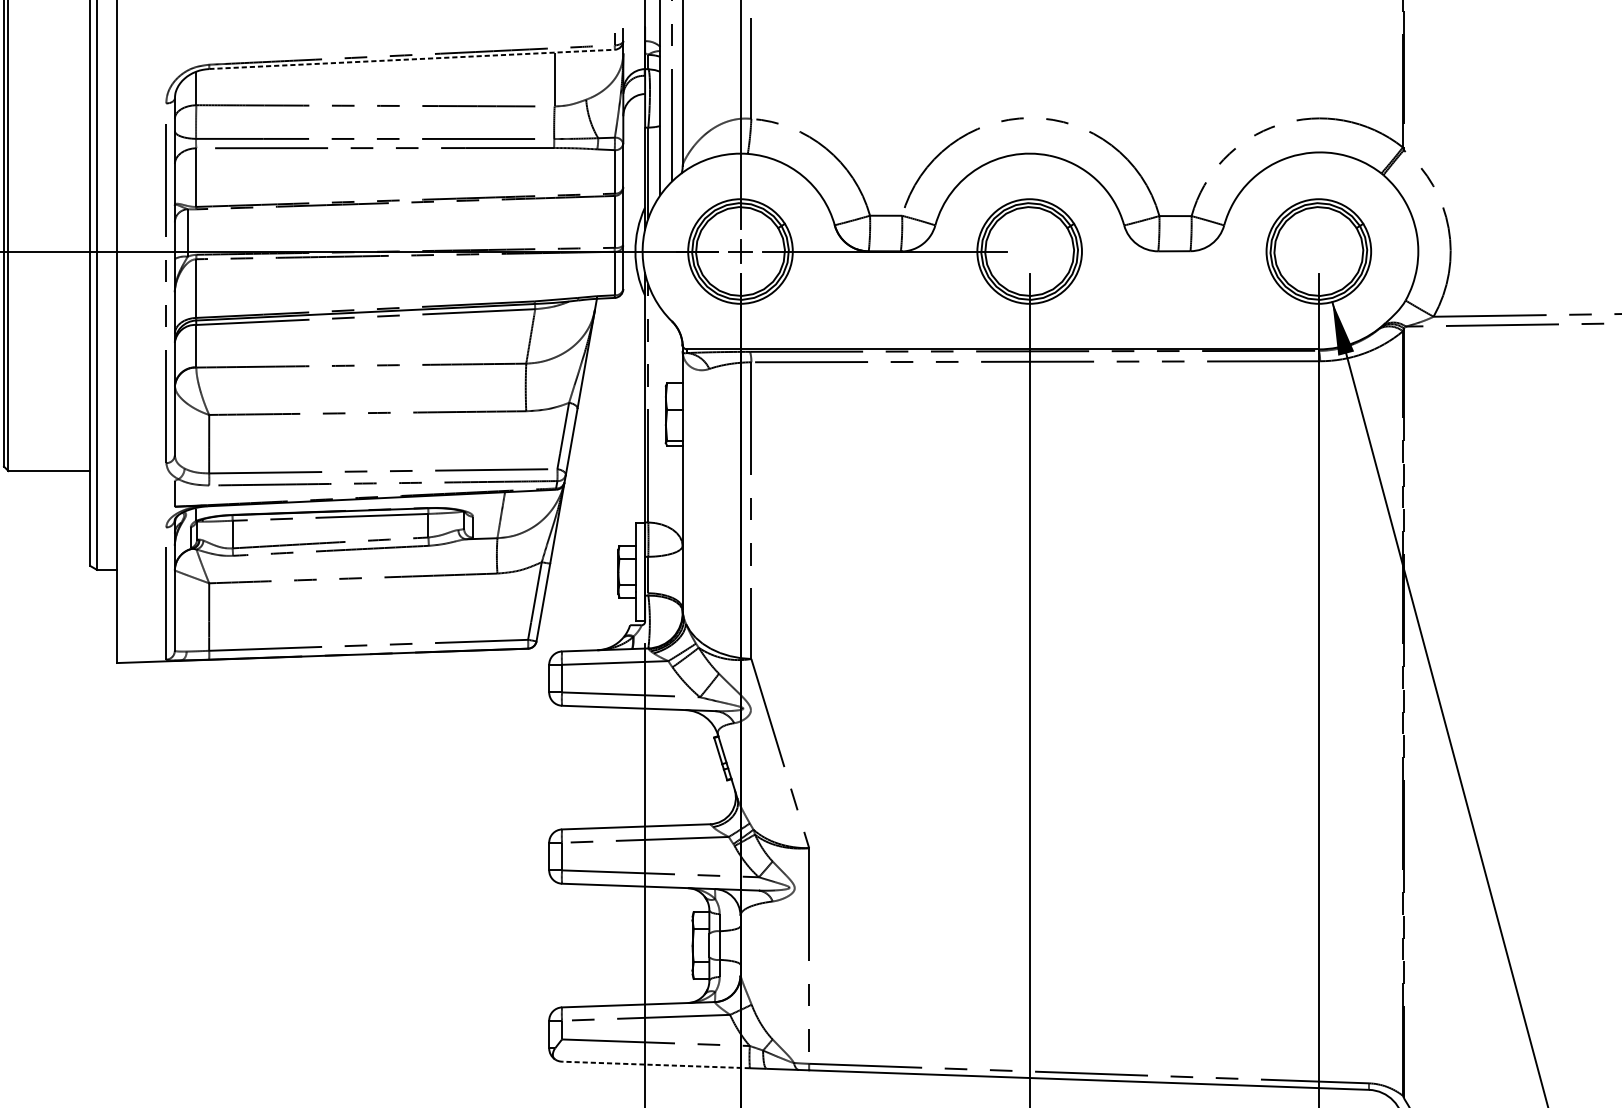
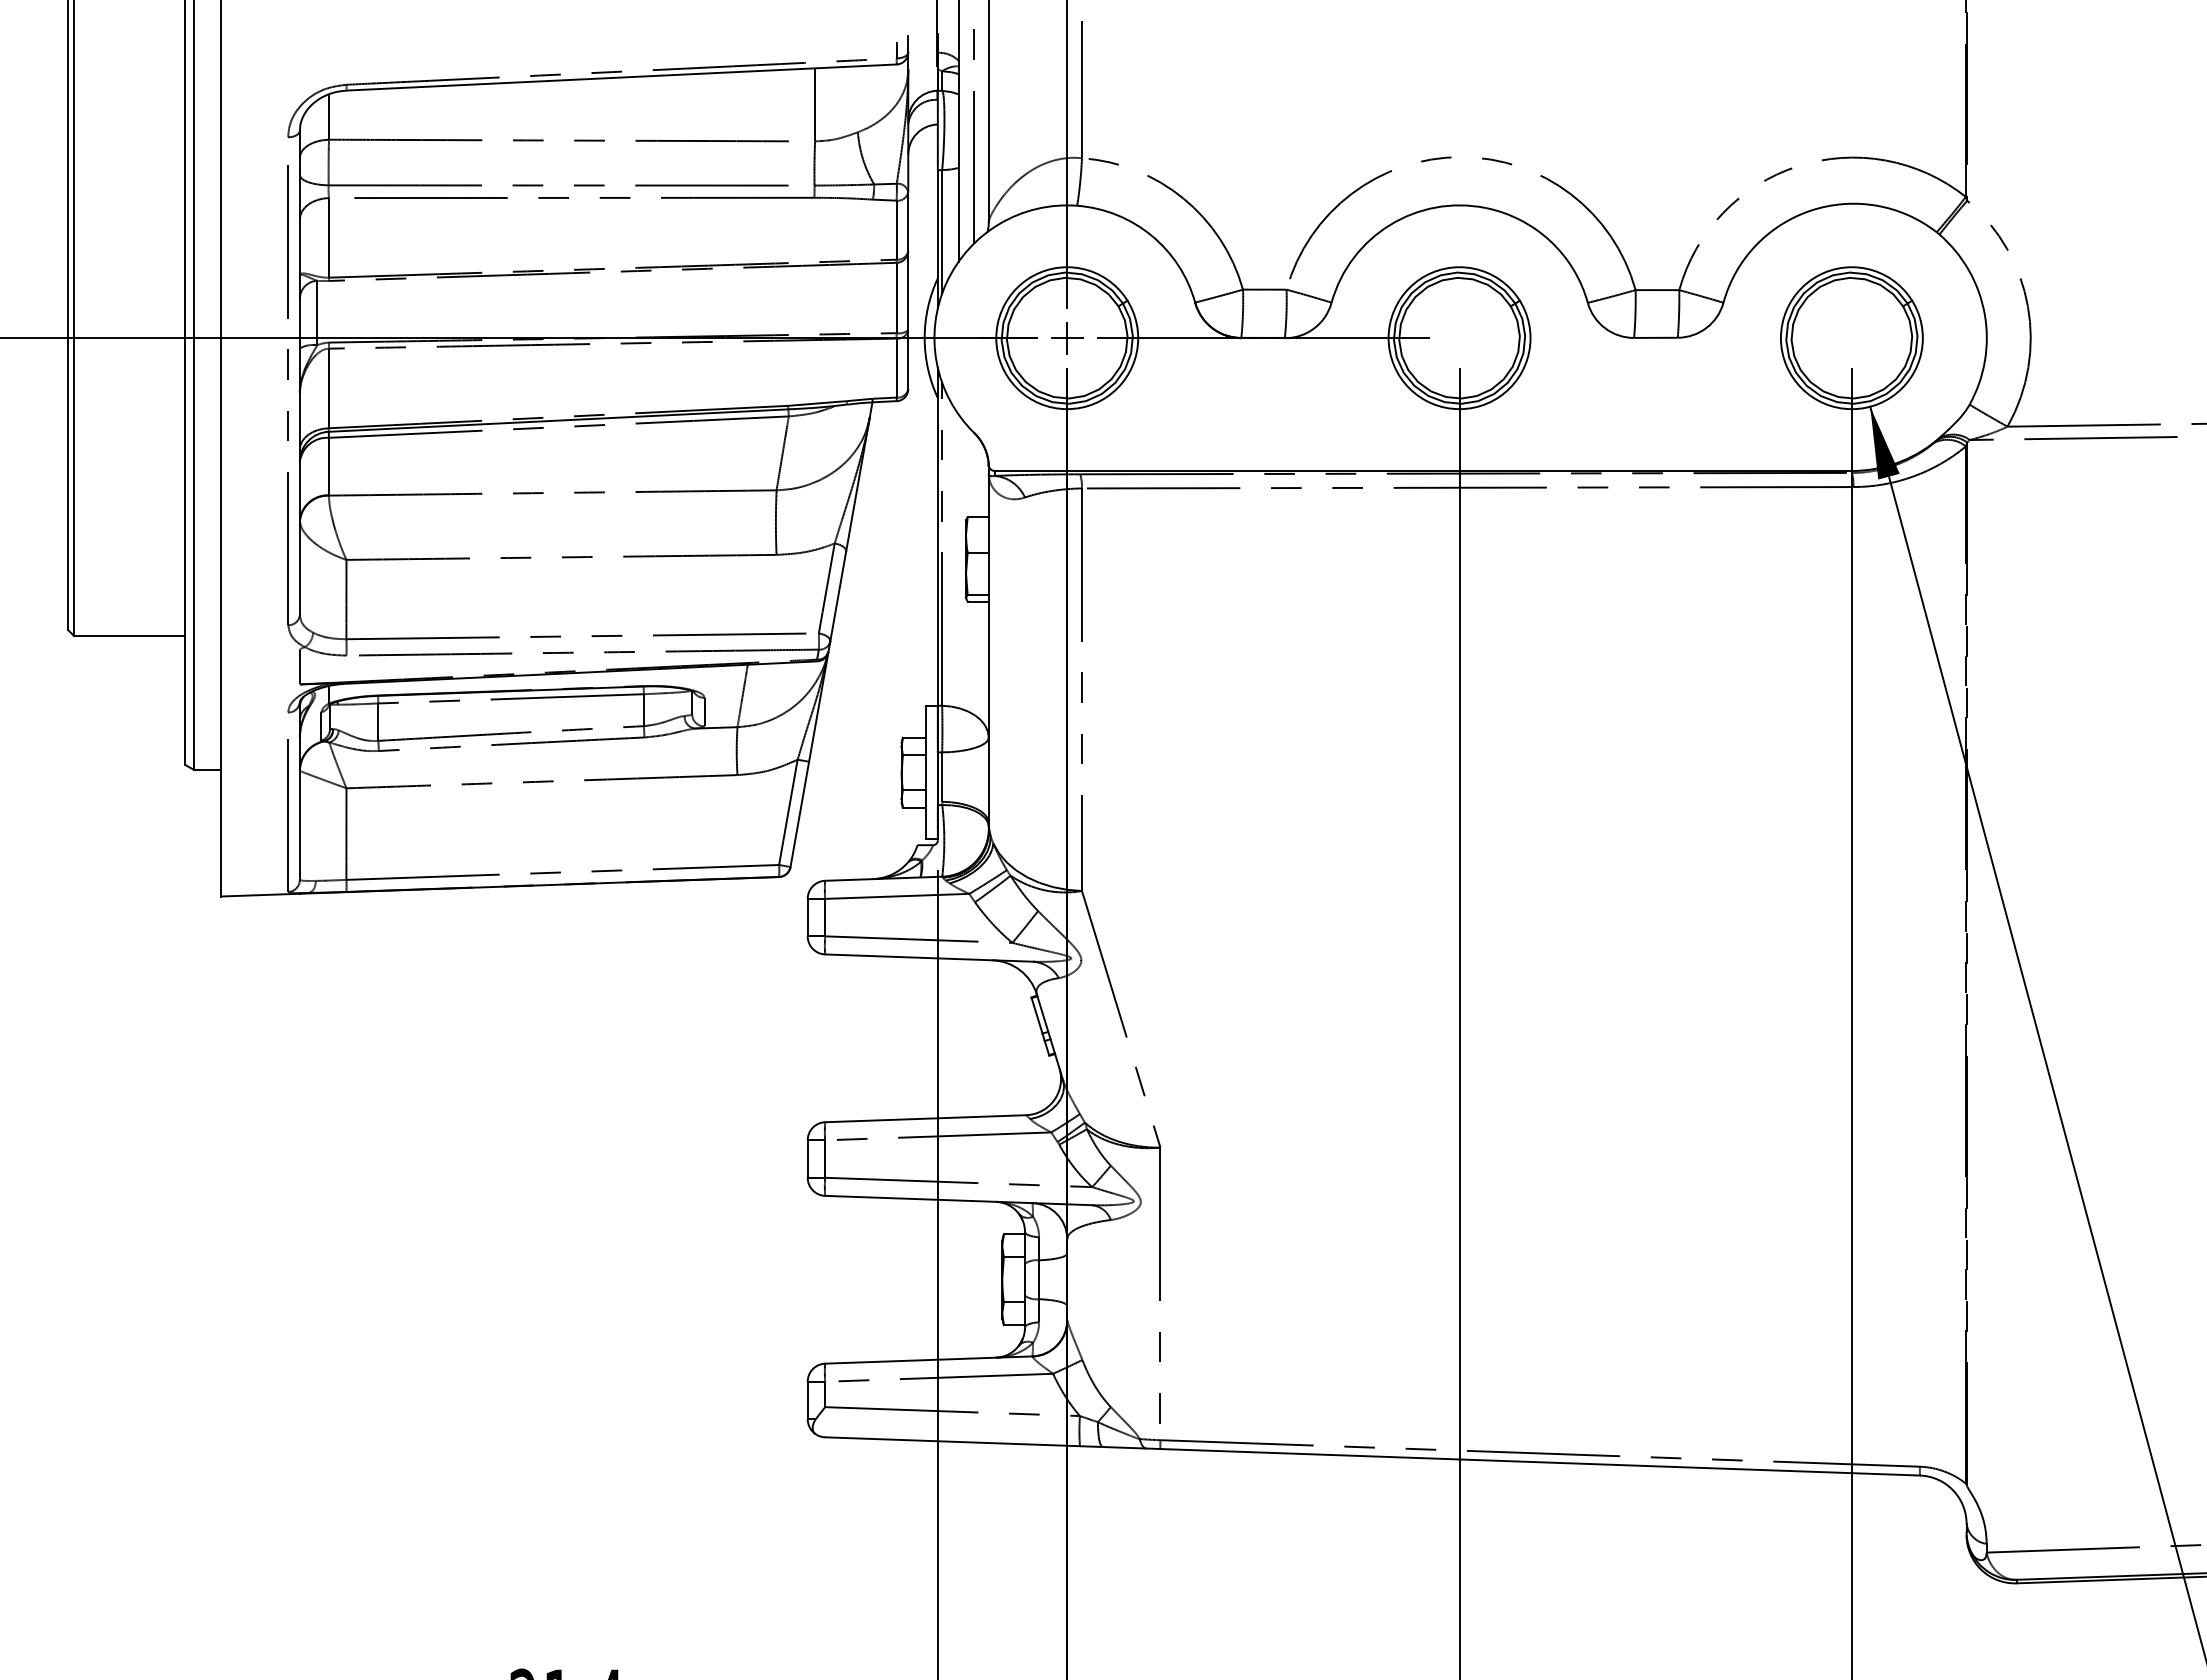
line: (412, 59) -> (622, 77), dashed -> solid
line: (655, 1064) -> (952, 1441), dashed -> solid

